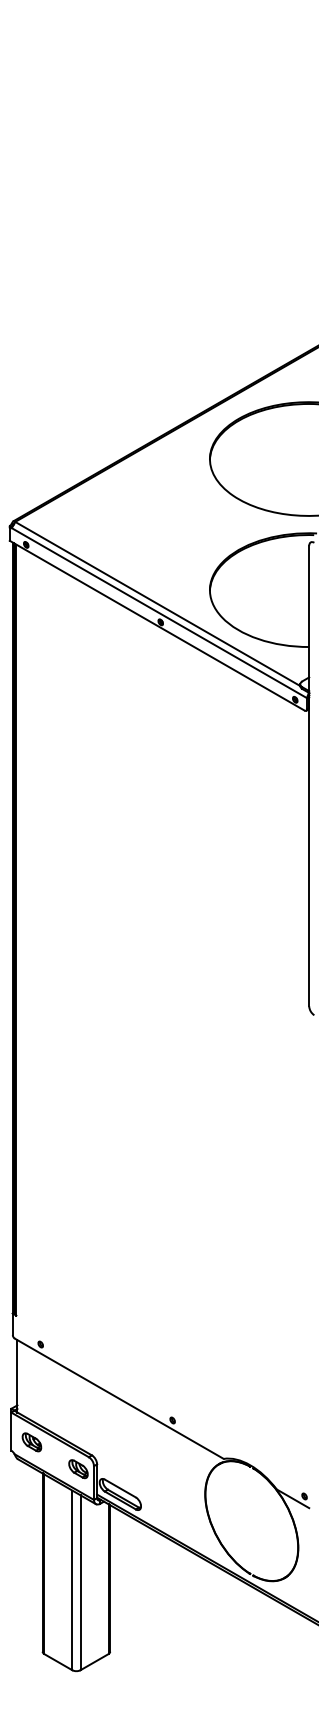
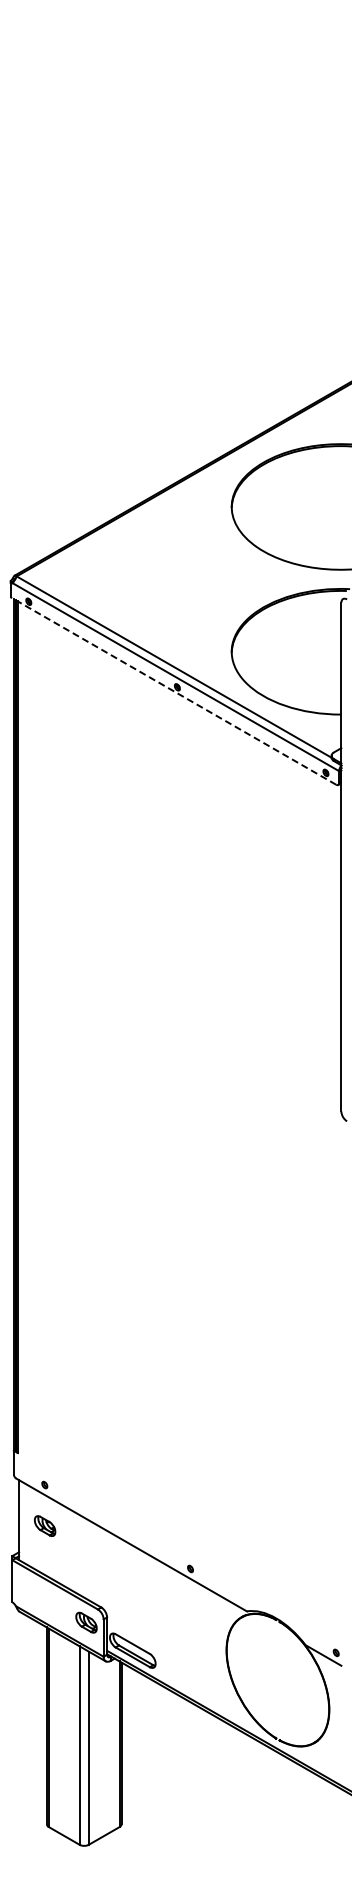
line: (157, 626) -> (173, 691), solid -> dashed
part: (32, 1441) -> (45, 1525), moved

